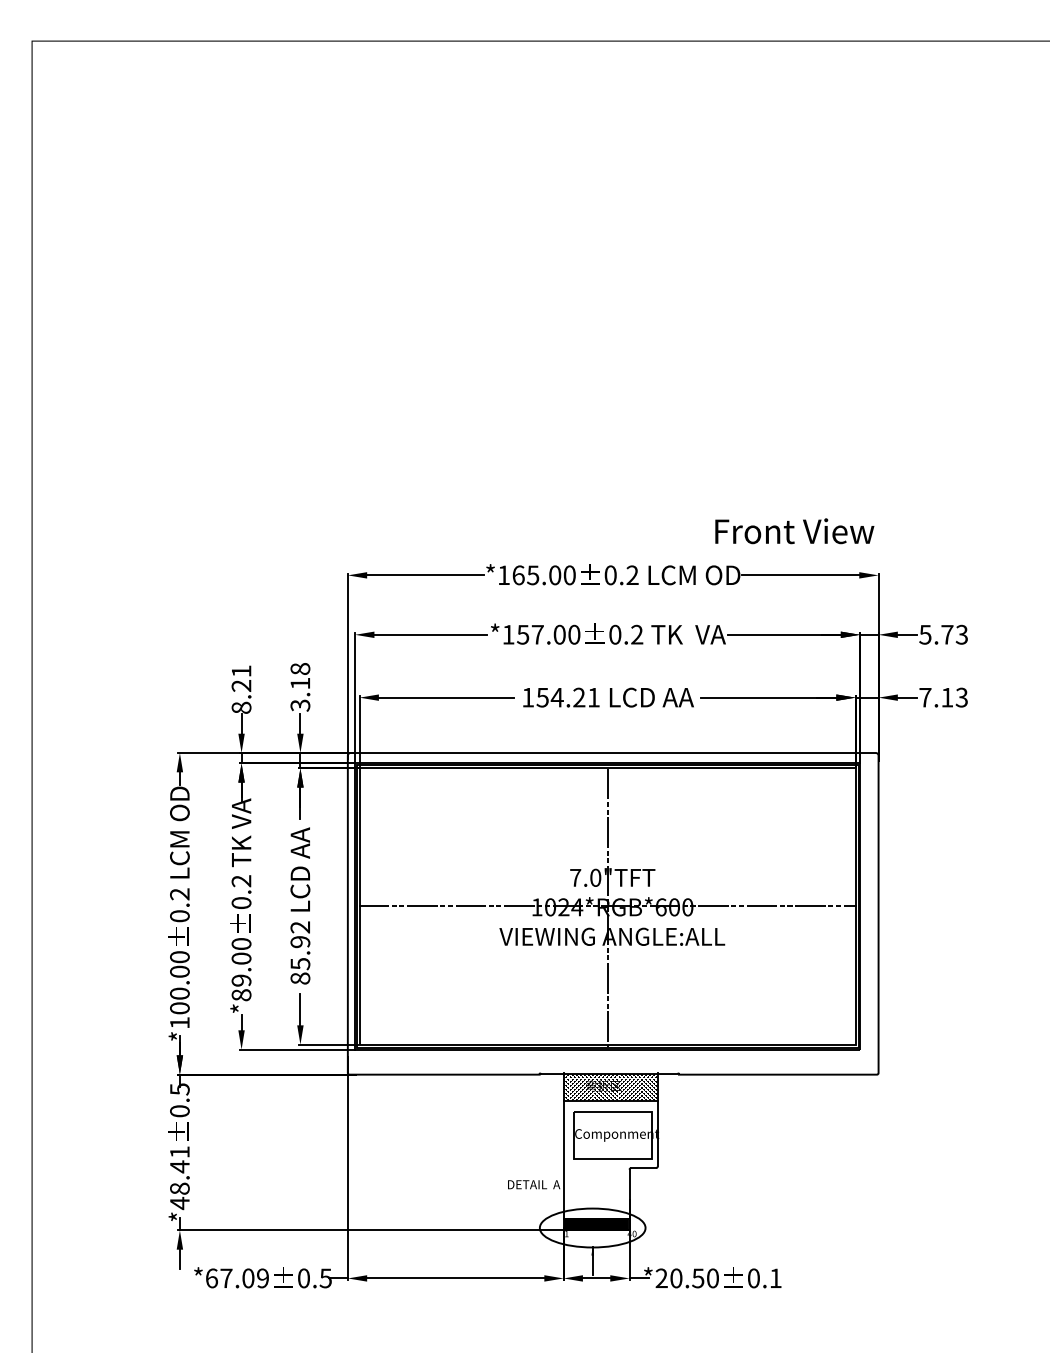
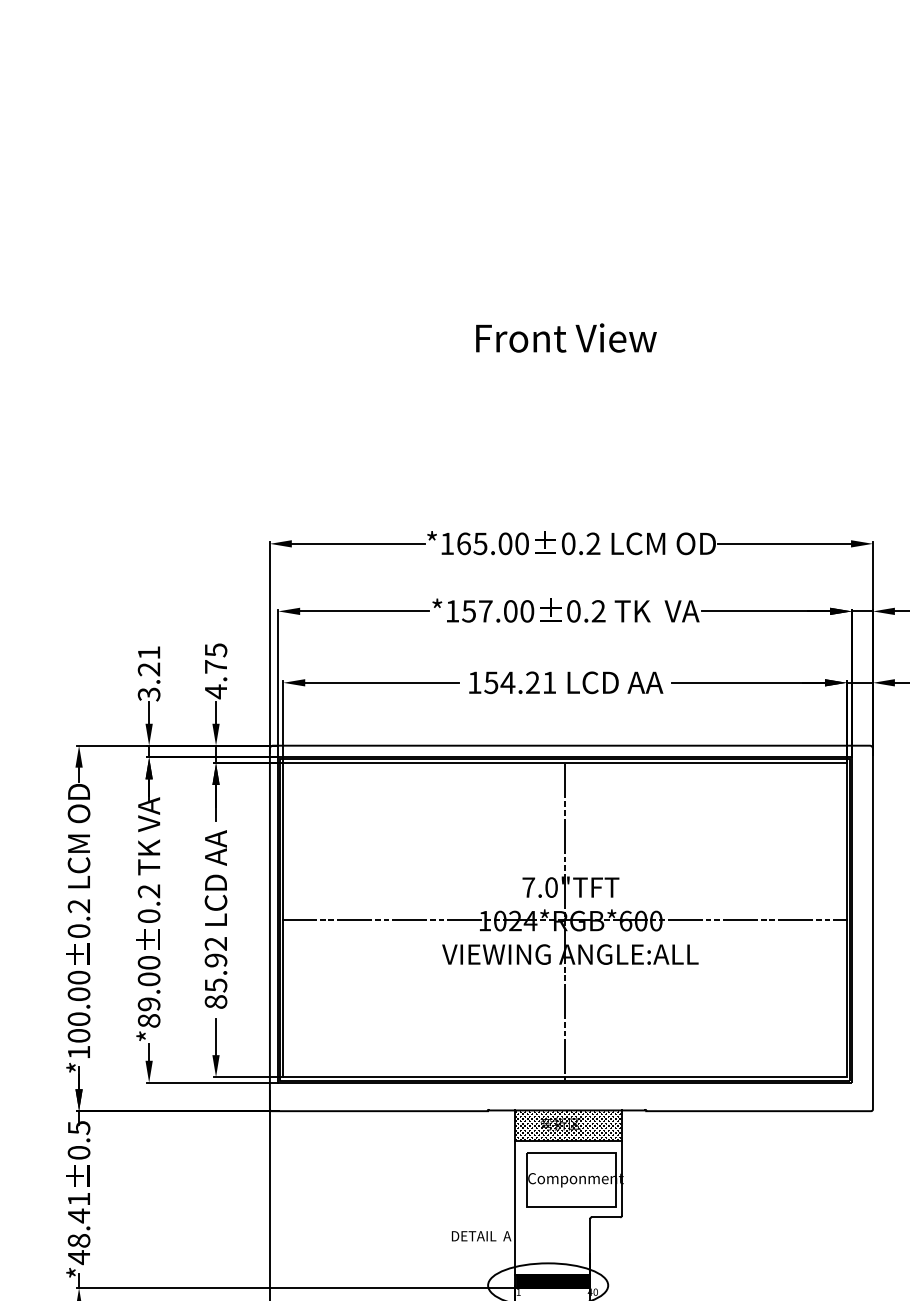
text: (794, 531) -> (566, 338), moved
text: (300, 687) -> (216, 671), 3.18 -> 4.75
text: (241, 707) -> (149, 693), 8.21 -> 3.21

